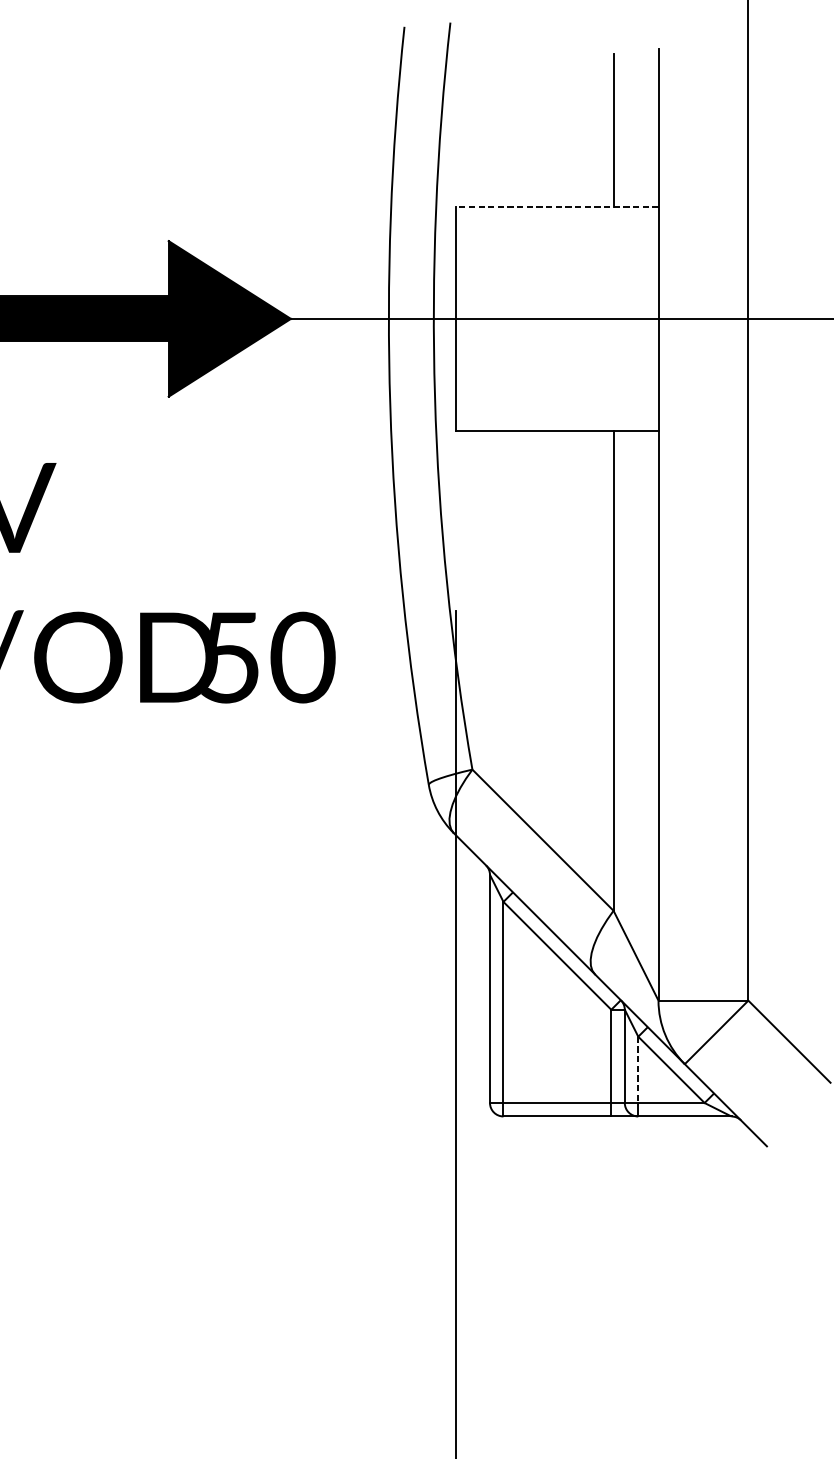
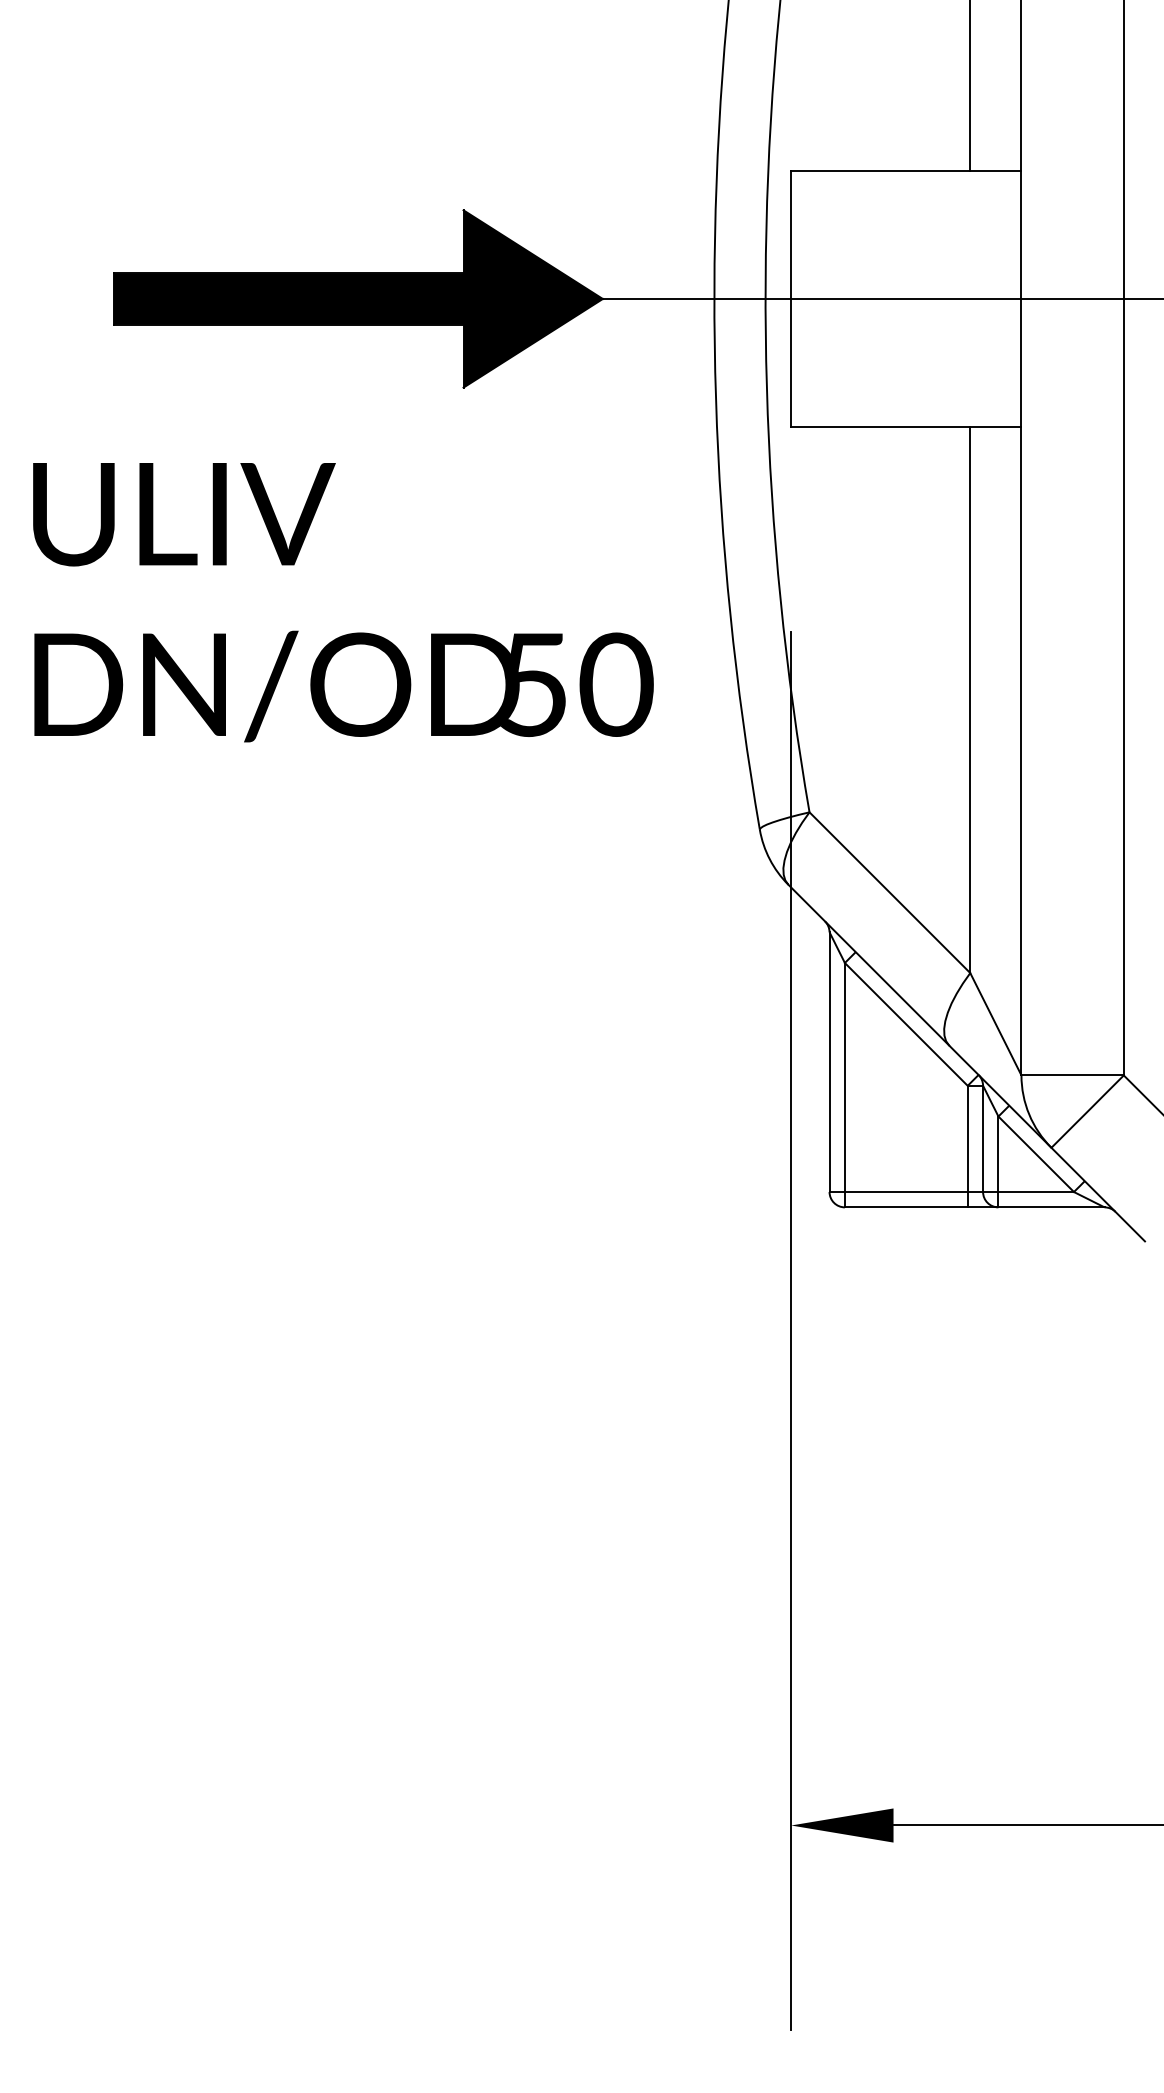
line: (556, 206) -> (905, 171), dashed -> solid
line: (638, 1070) -> (998, 1154), dashed -> solid

